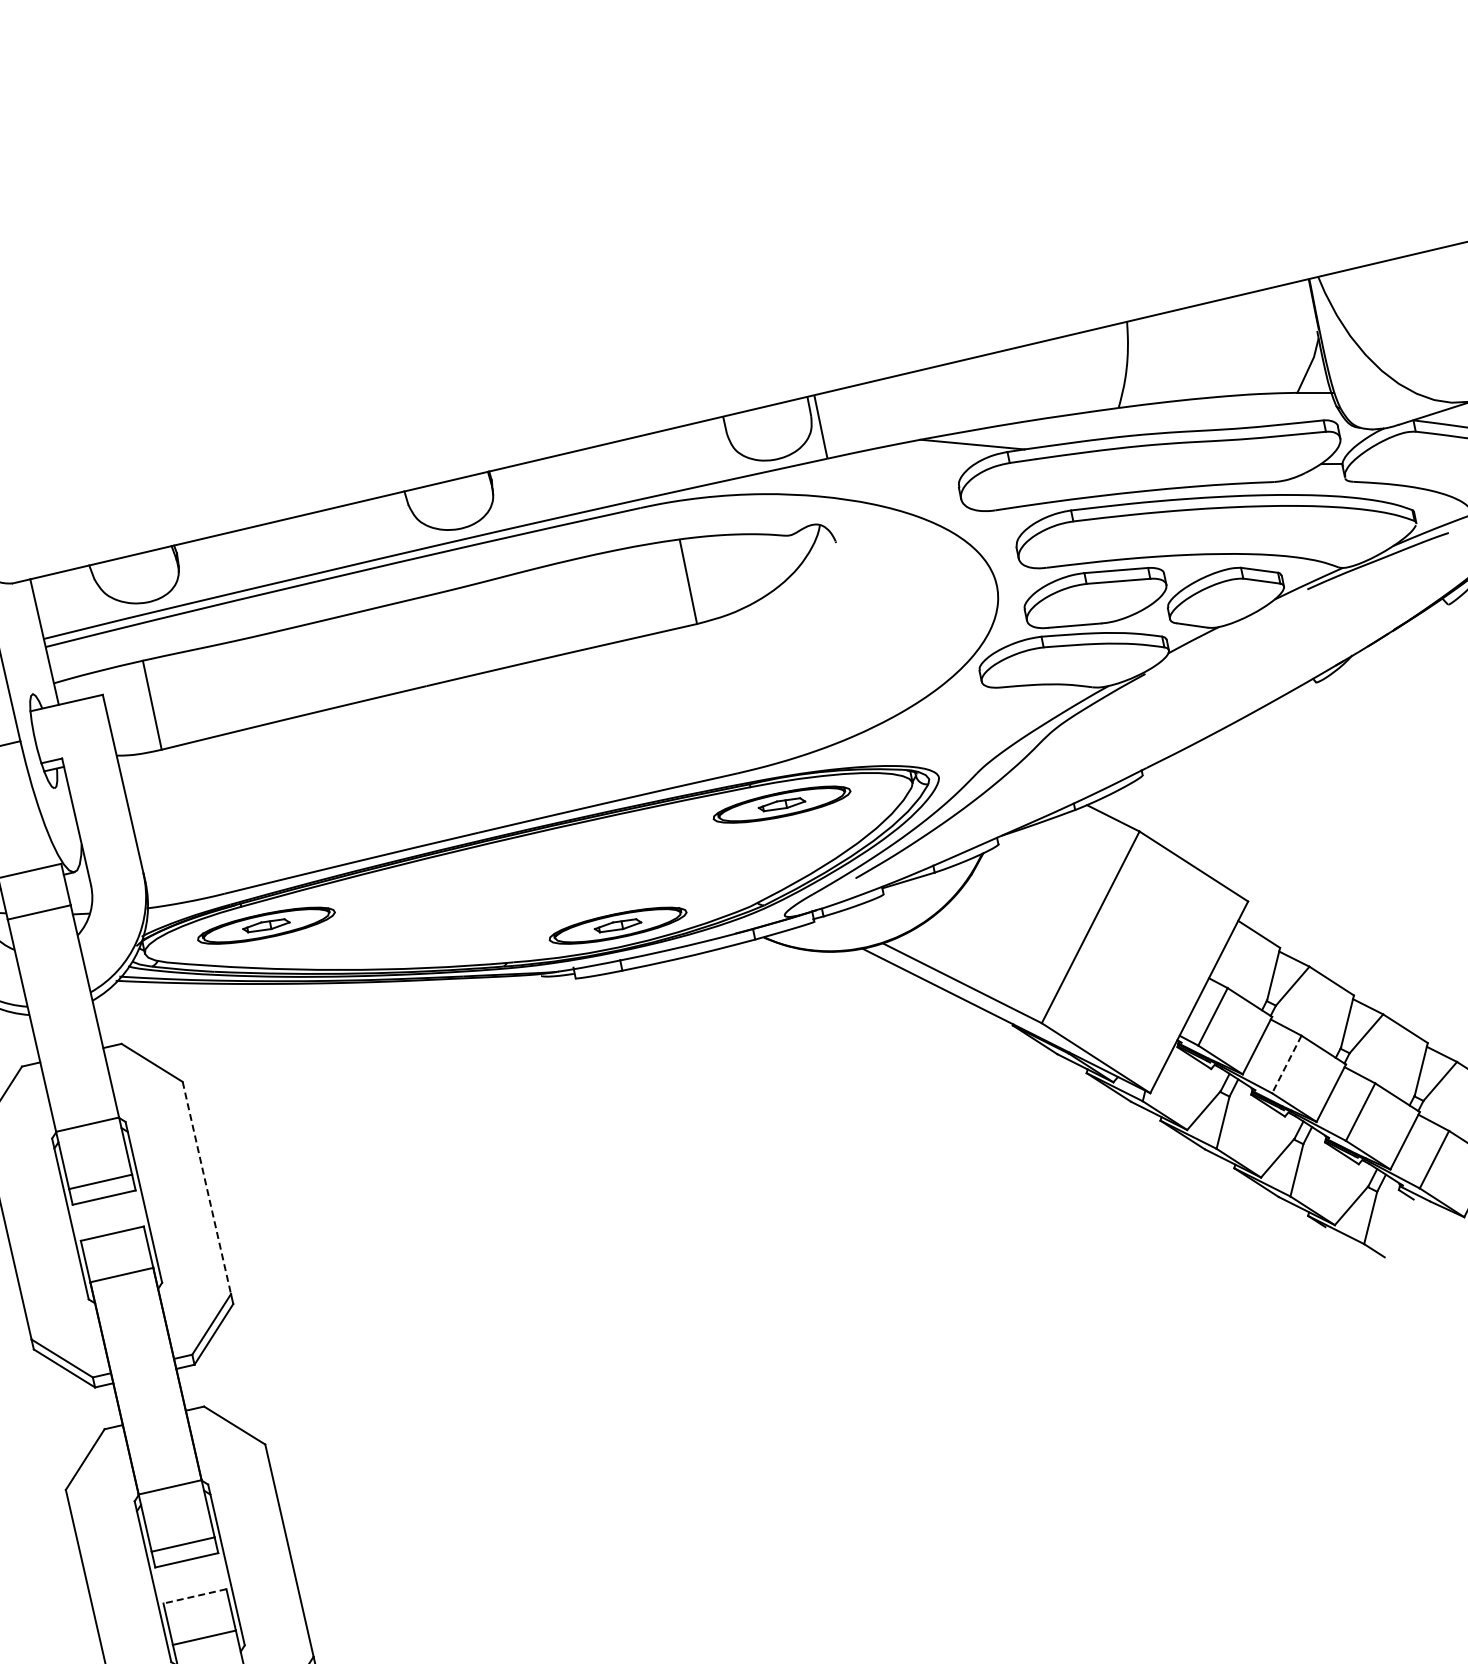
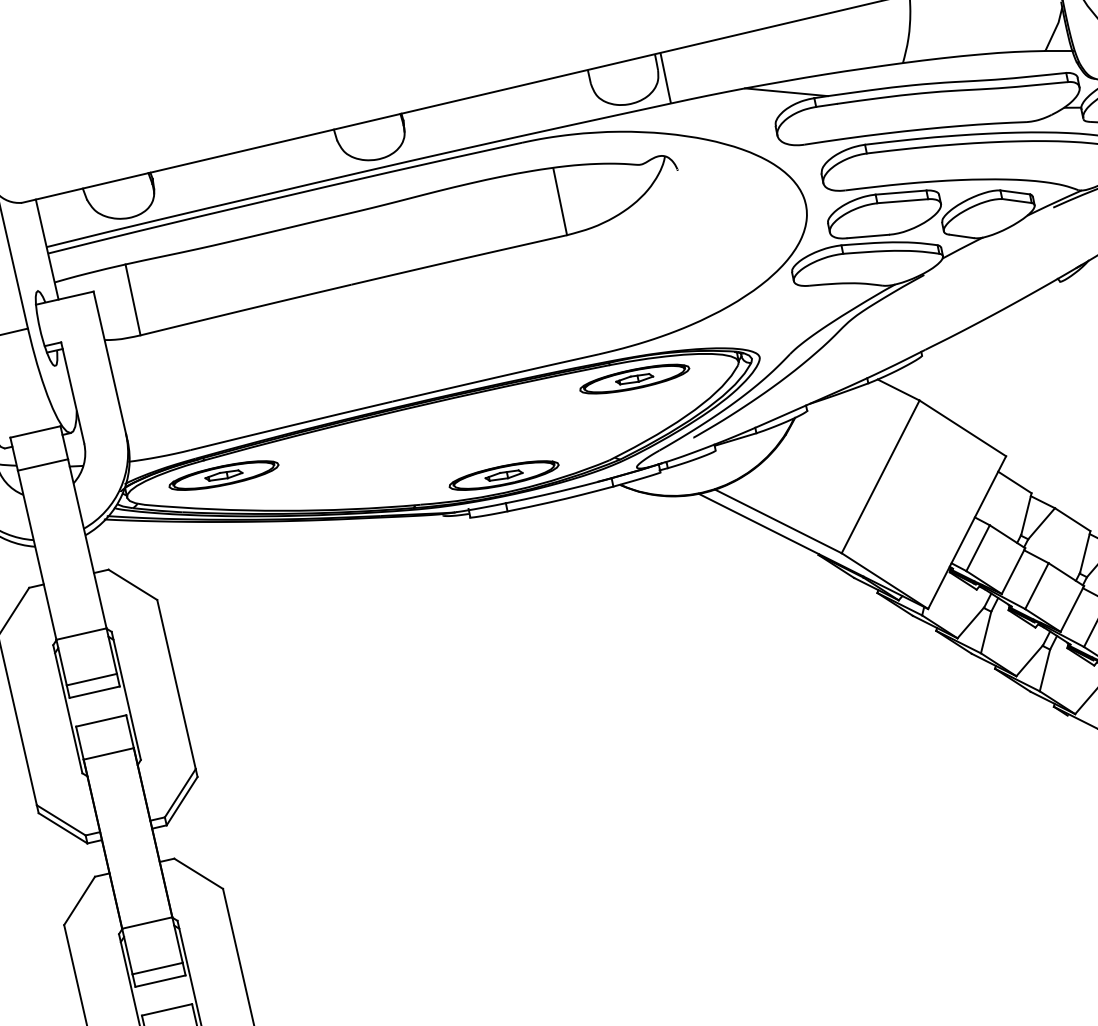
line: (1286, 1064) -> (1036, 586), dashed -> solid
line: (206, 1188) -> (176, 684), dashed -> solid
line: (194, 1596) -> (166, 1009), dashed -> solid

